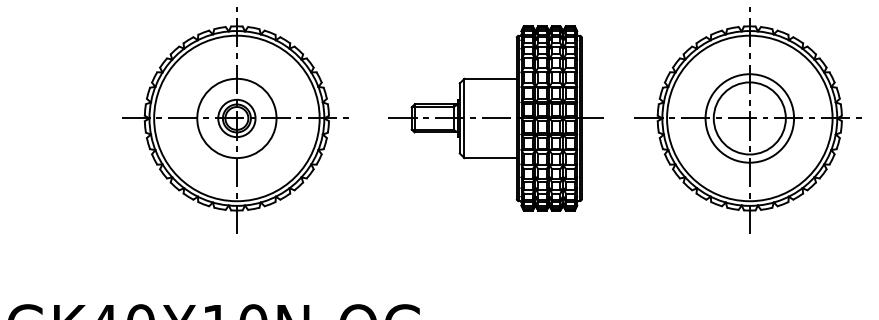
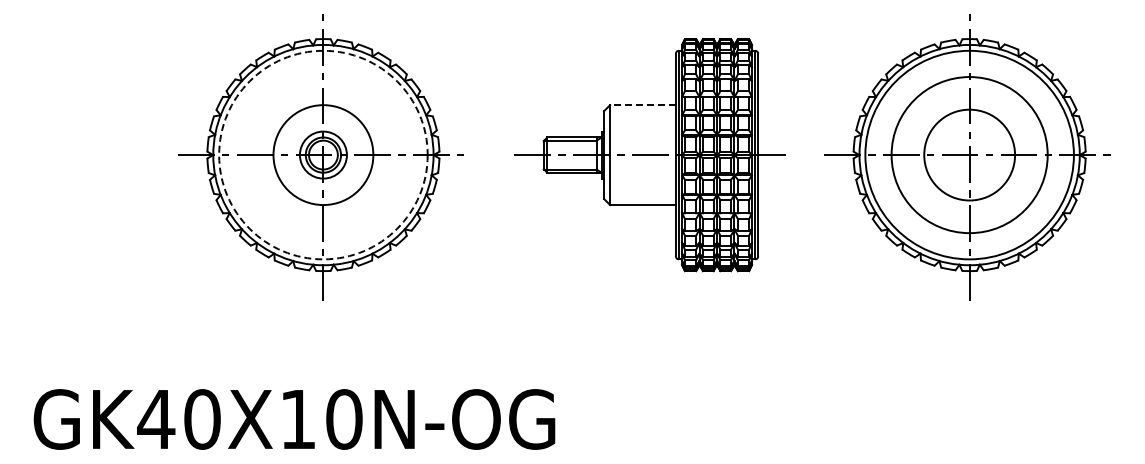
line: (490, 79) -> (643, 105), solid -> dashed
circle: (236, 117) -> (323, 154), solid -> dashed
circle: (749, 117) -> (969, 154), size x1.4

